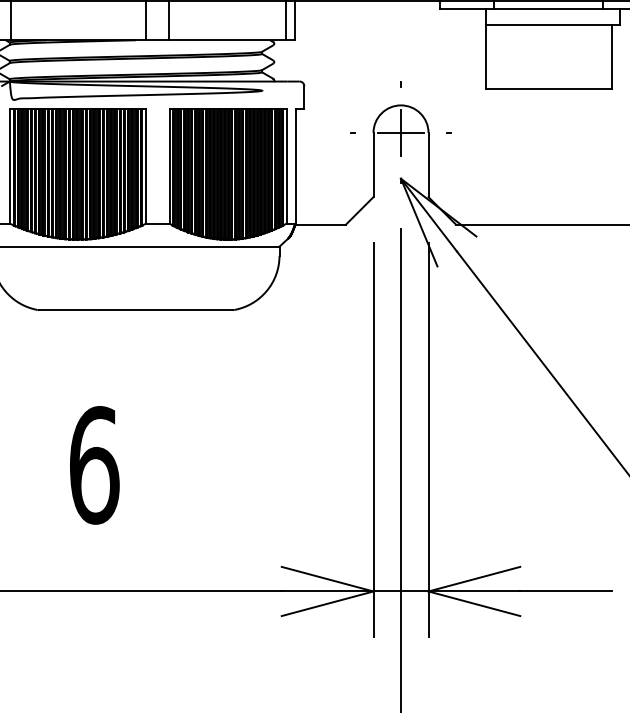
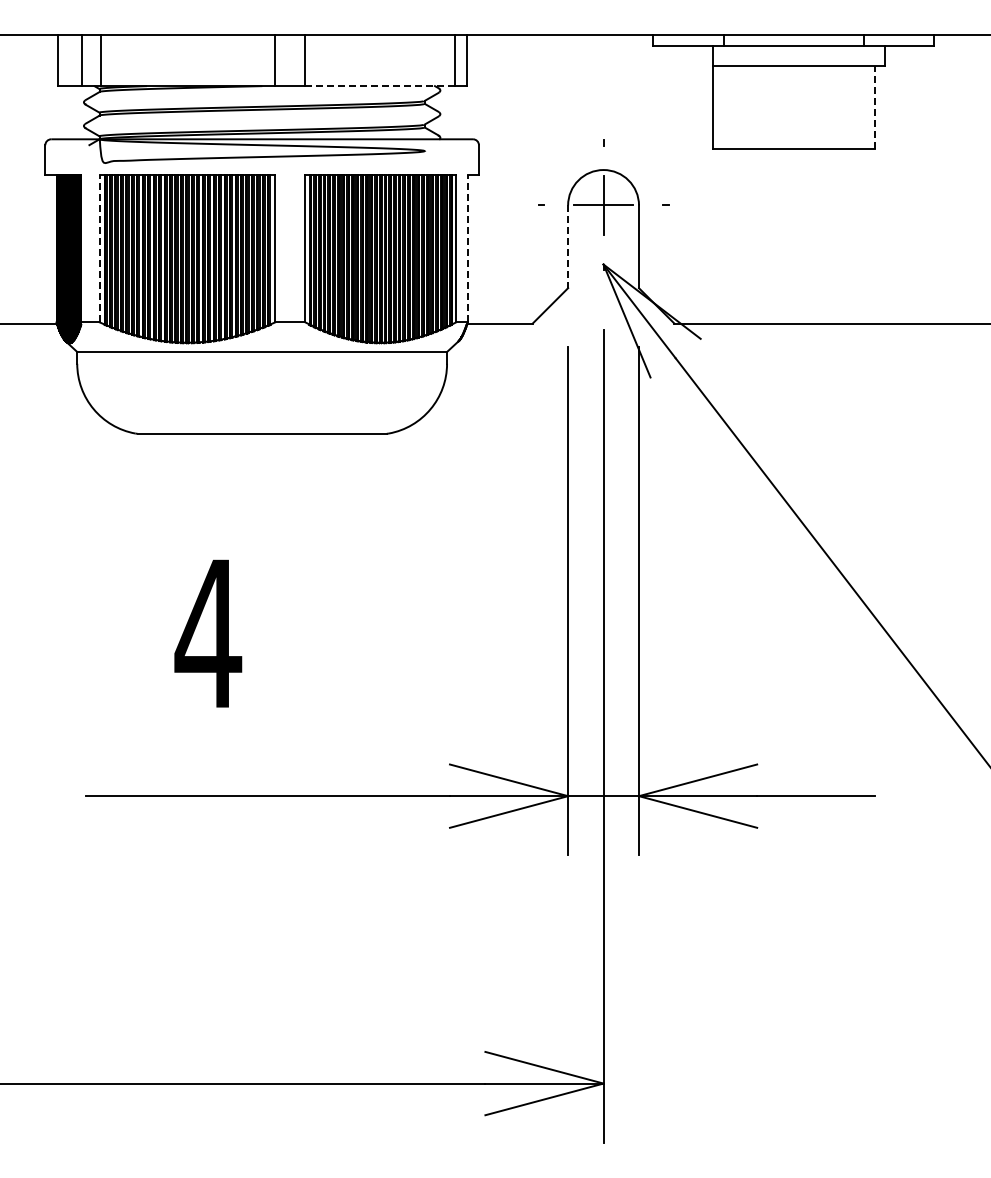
line: (227, 40) -> (380, 86), solid -> dashed
line: (611, 56) -> (874, 106), solid -> dashed
line: (373, 165) -> (568, 247), solid -> dashed
line: (9, 166) -> (99, 248), solid -> dashed
line: (295, 166) -> (467, 248), solid -> dashed
text: (94, 465) -> (208, 633), 6 -> 4

